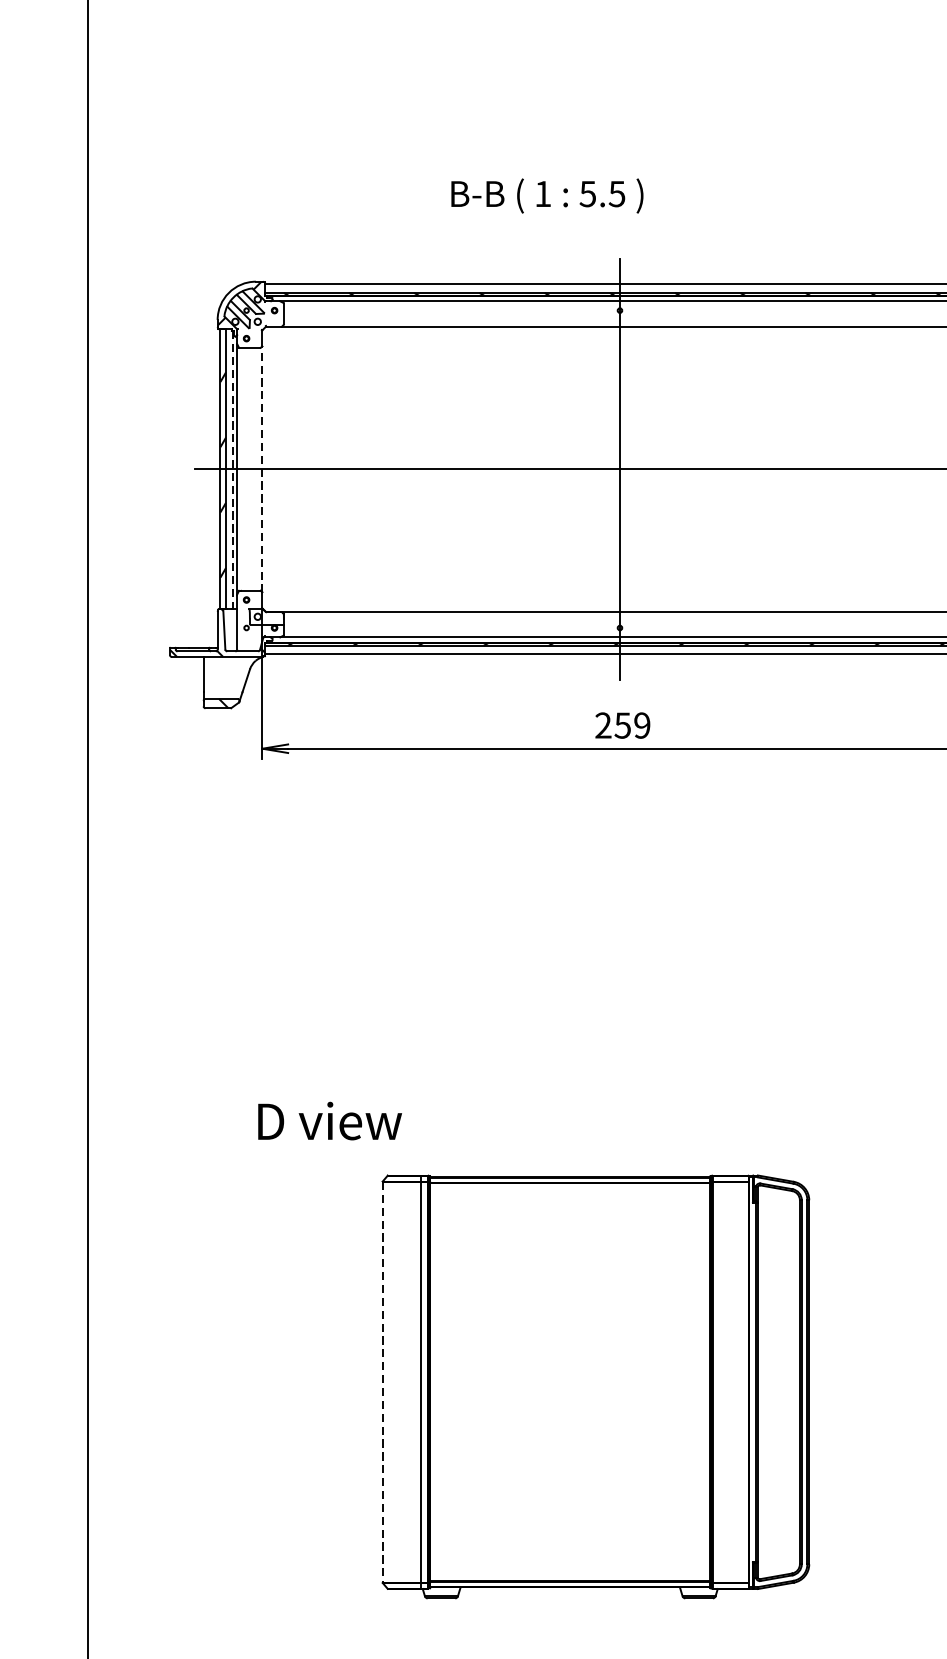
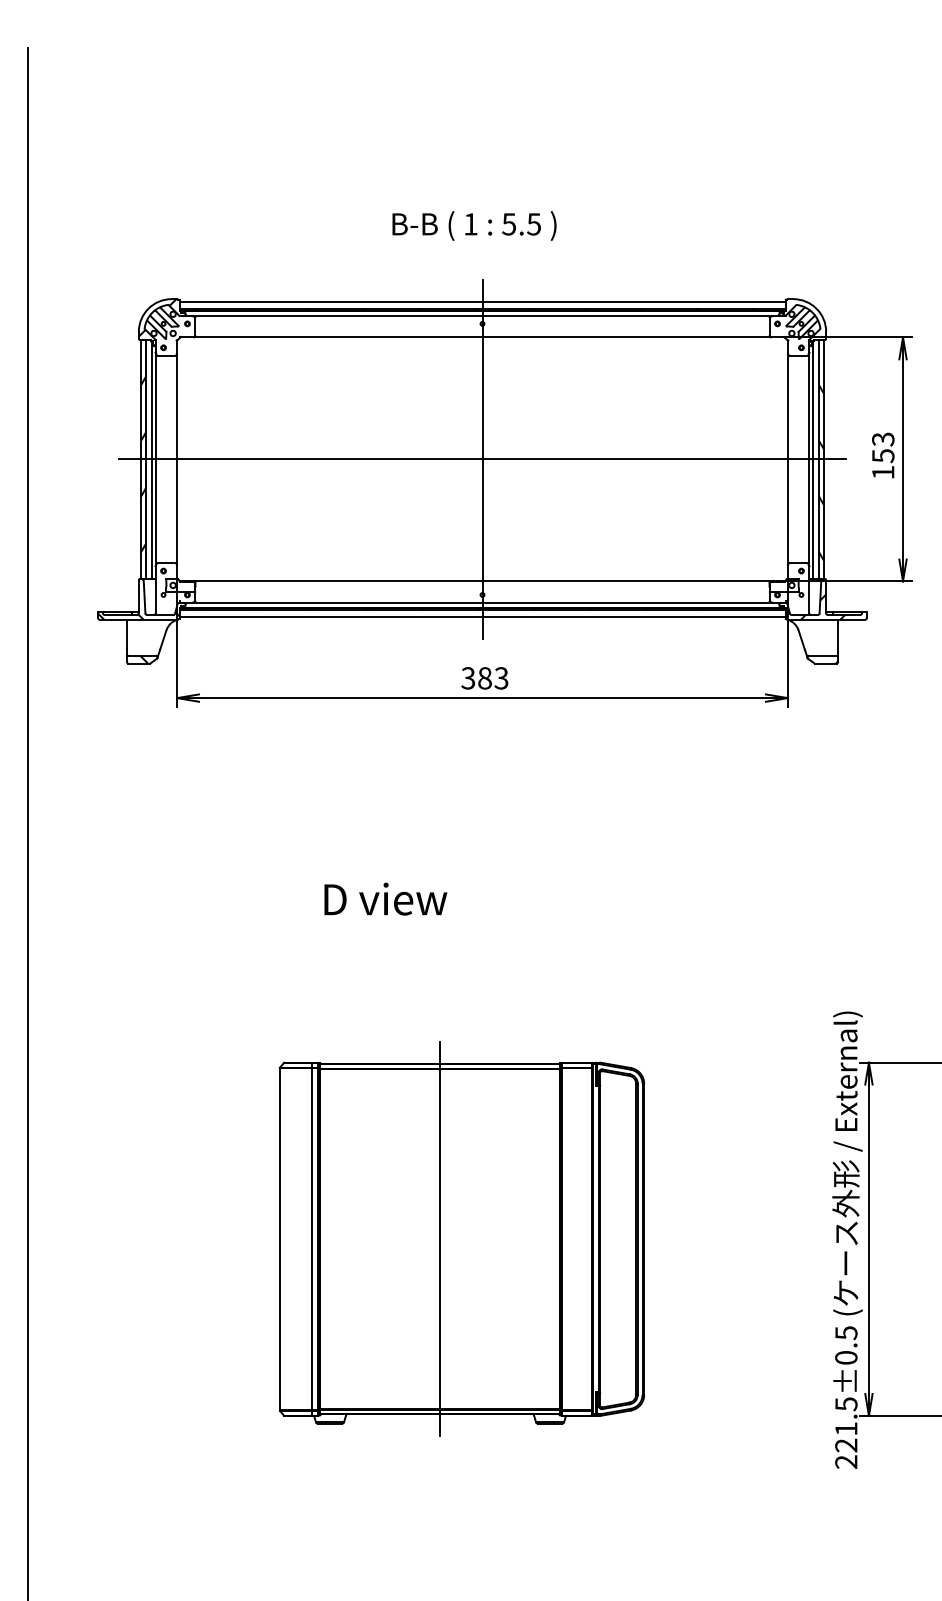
text: (547, 195) -> (474, 225), moved
line: (262, 468) -> (177, 458), dashed -> solid
line: (232, 470) -> (151, 460), dashed -> solid
text: (622, 725) -> (484, 678), 259 -> 383
text: (329, 1120) -> (385, 898), moved
line: (382, 1382) -> (279, 1239), dashed -> solid
line: (570, 1382) -> (440, 1239), added

